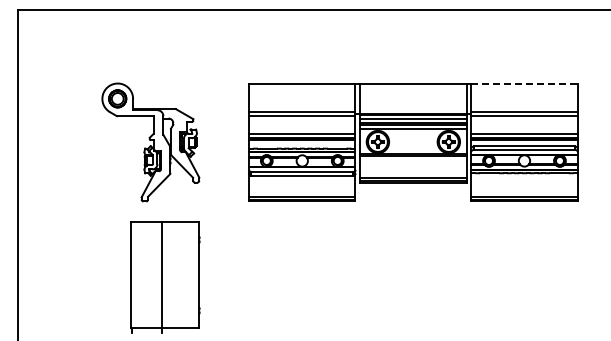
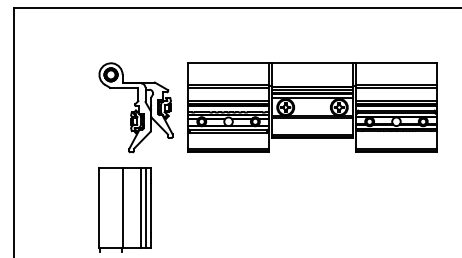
line: (524, 83) -> (396, 63), dashed -> solid
part: (150, 142) -> (135, 107), moved
line: (186, 275) -> (141, 208), added
line: (192, 275) -> (145, 208), added

